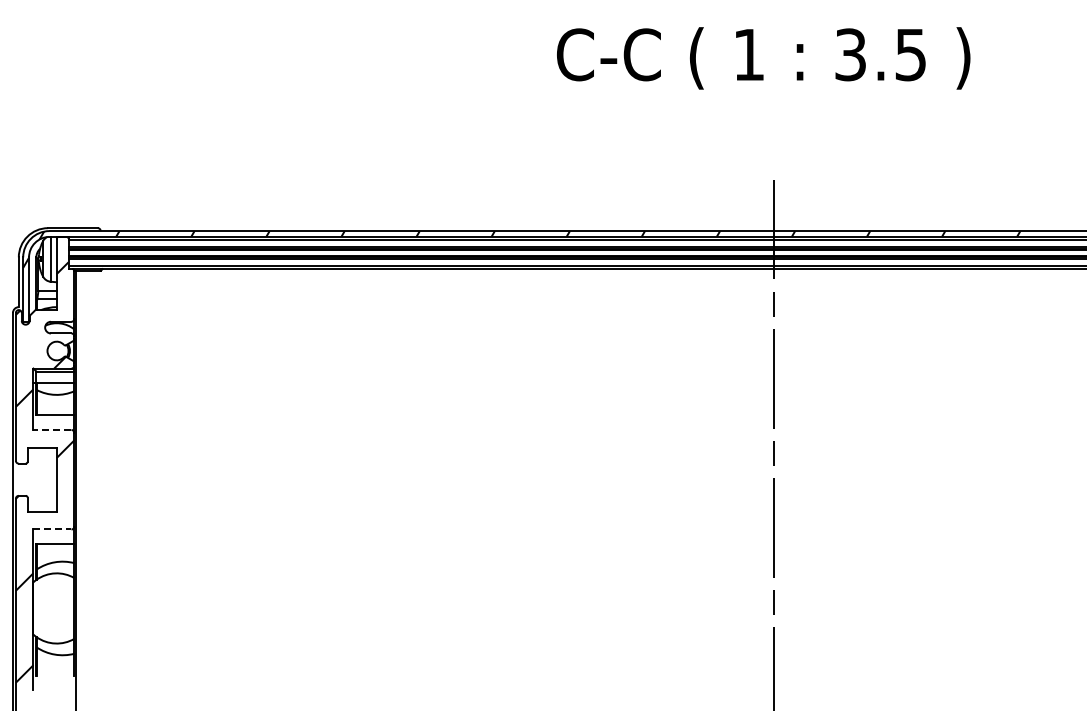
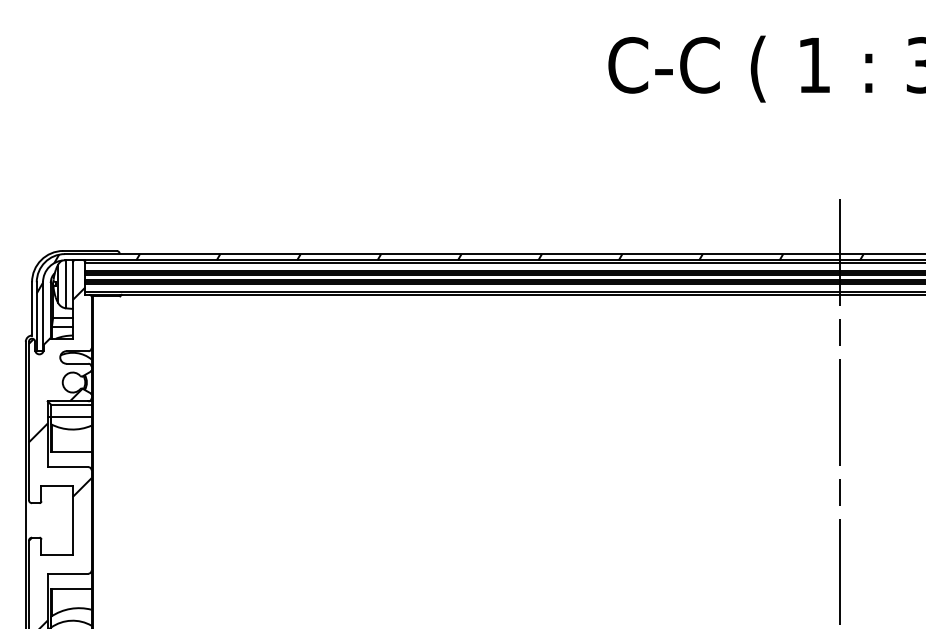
line: (51, 430) -> (67, 467), dashed -> solid
line: (52, 529) -> (68, 573), dashed -> solid

